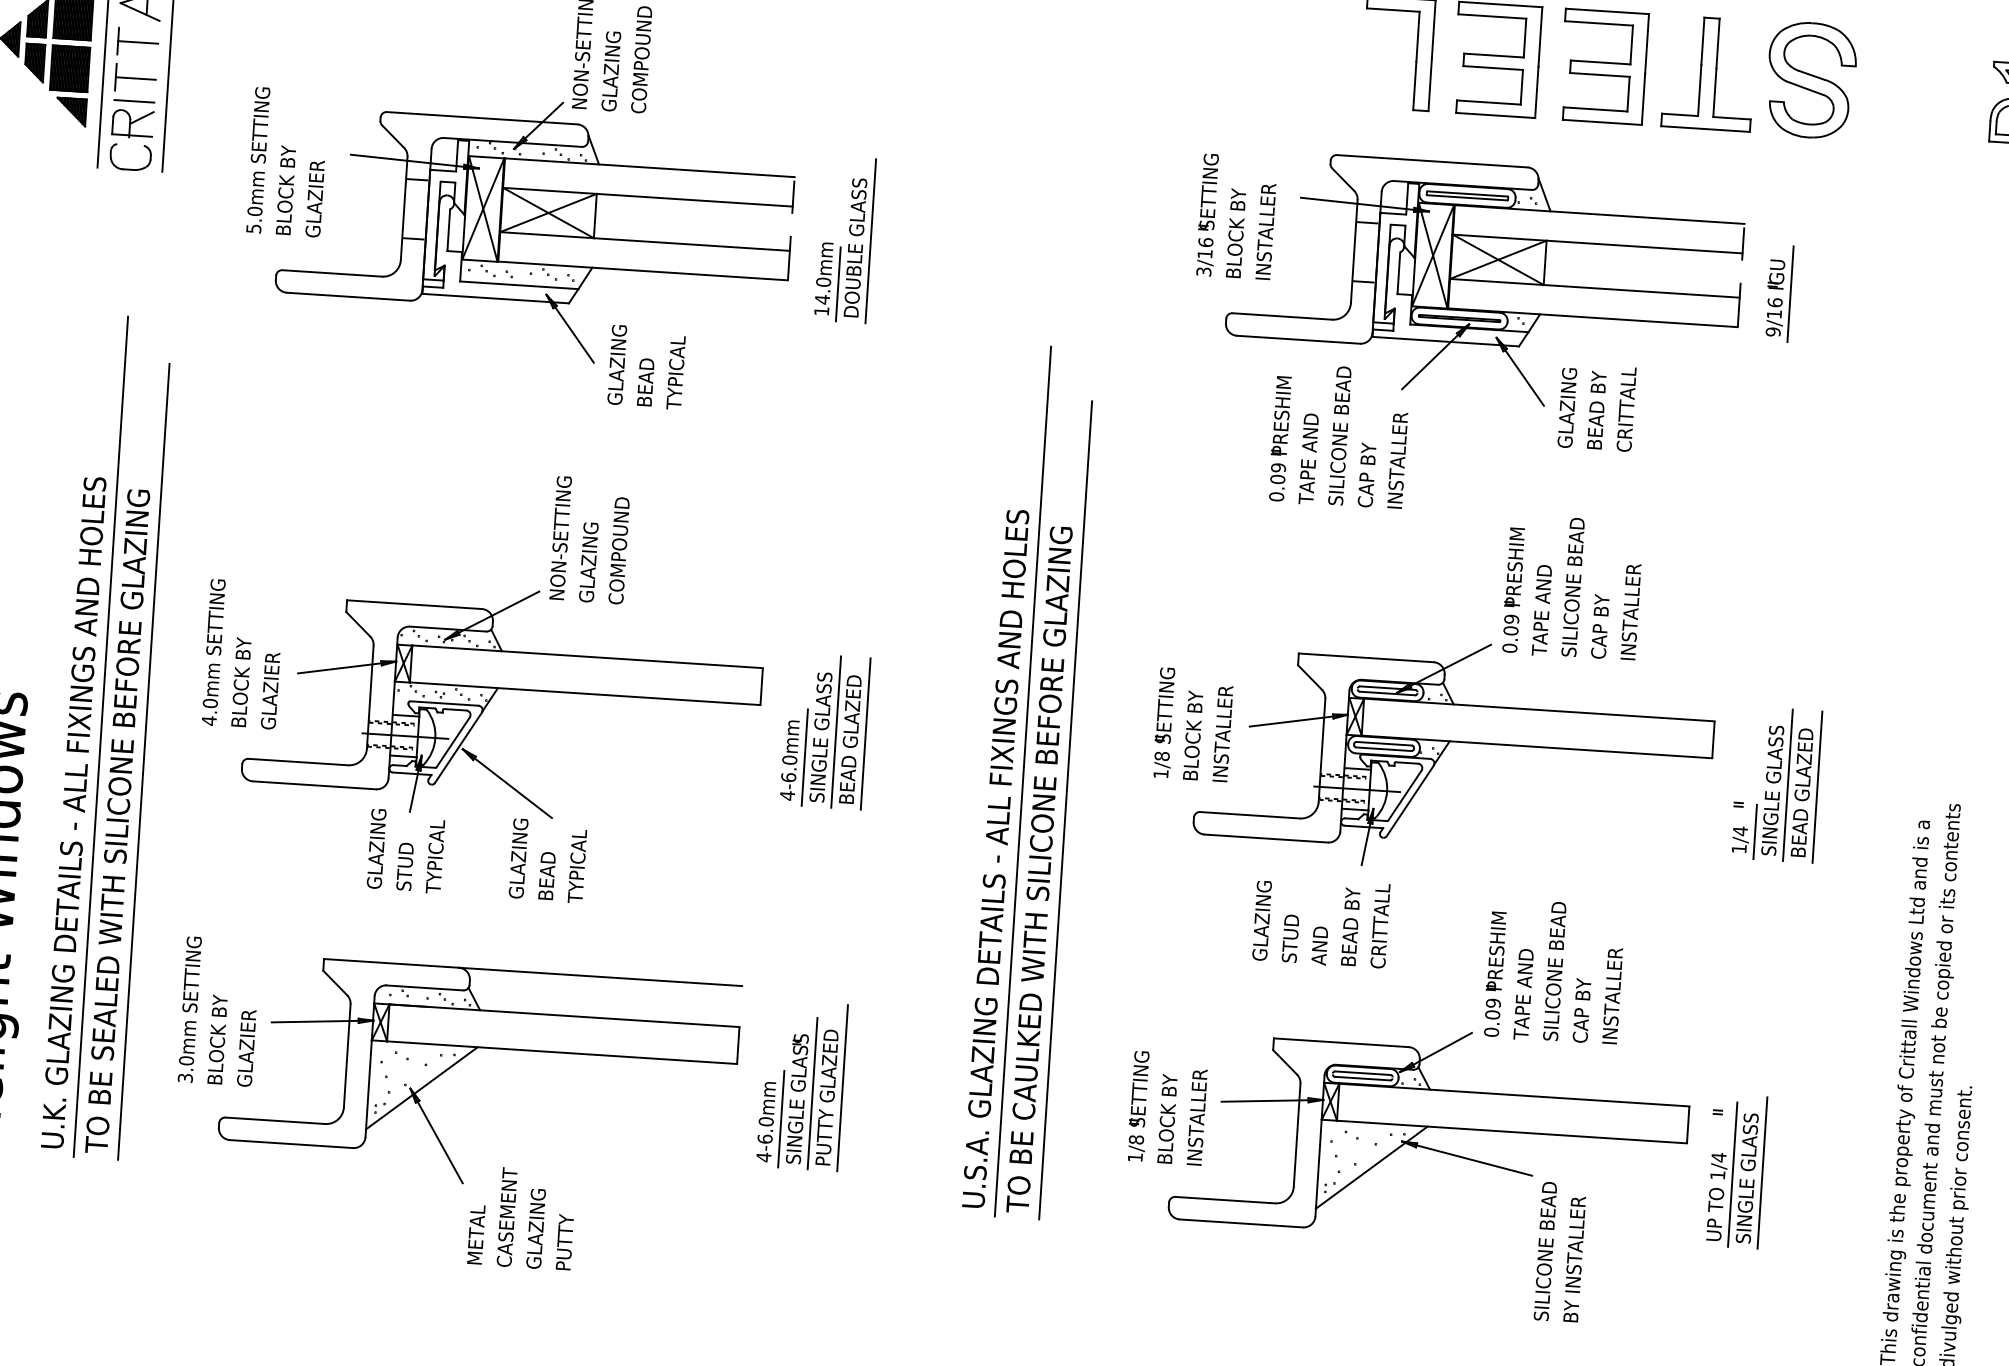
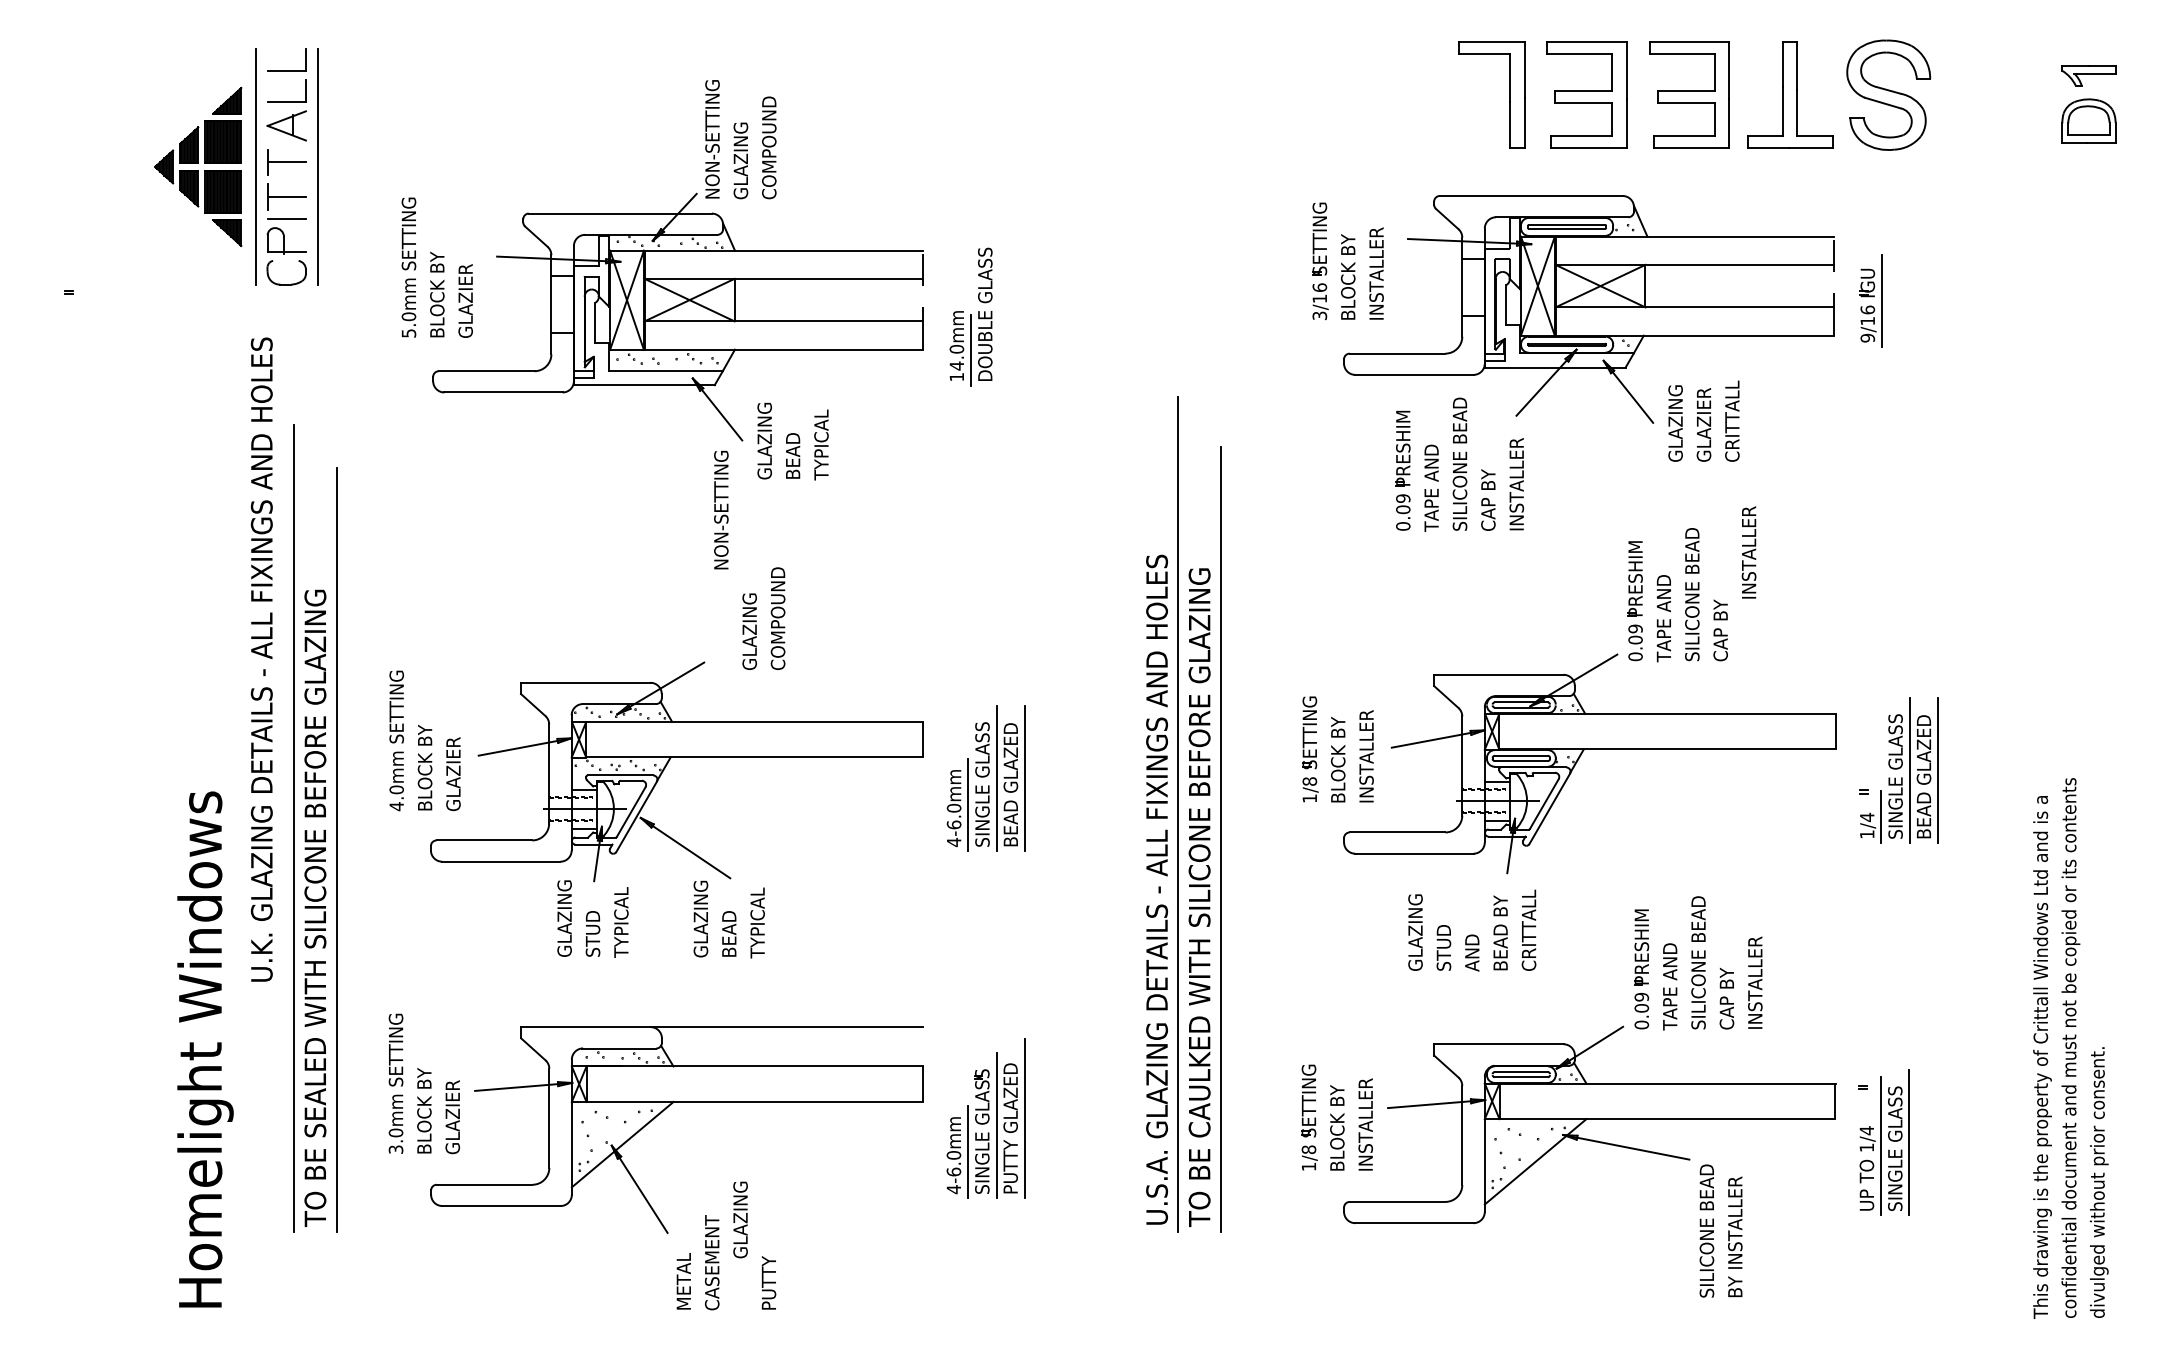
line: (141, 118) -> (294, 234), removed
line: (870, 240) -> (999, 306), removed
text: (1596, 409) -> (1703, 423), BEAD BY -> GLAZIER
text: (560, 537) -> (721, 509), moved
text: (1630, 611) -> (1748, 552), moved
text: (73, 812) -> (261, 659), moved
text: (536, 1228) -> (740, 1219), moved

